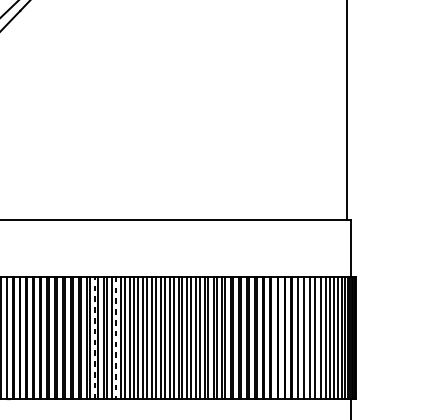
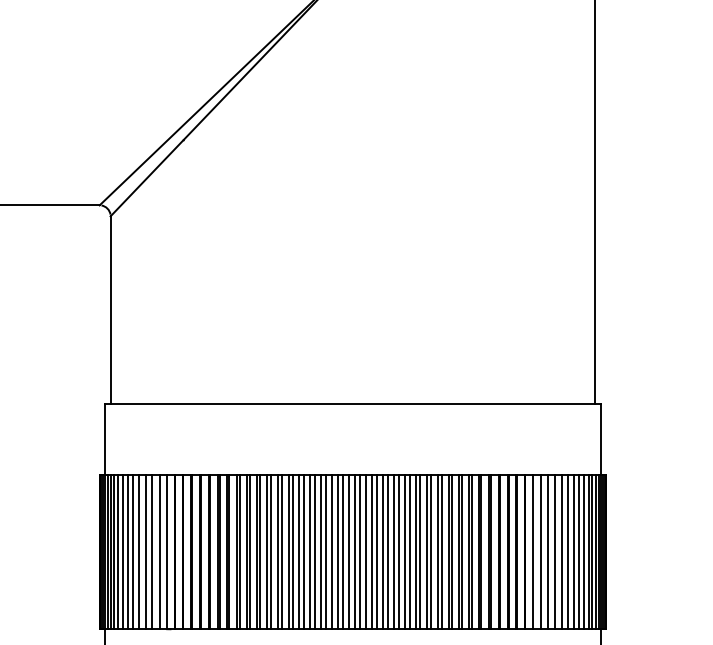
line: (94, 337) -> (277, 551), dashed -> solid
line: (115, 338) -> (303, 552), dashed -> solid

